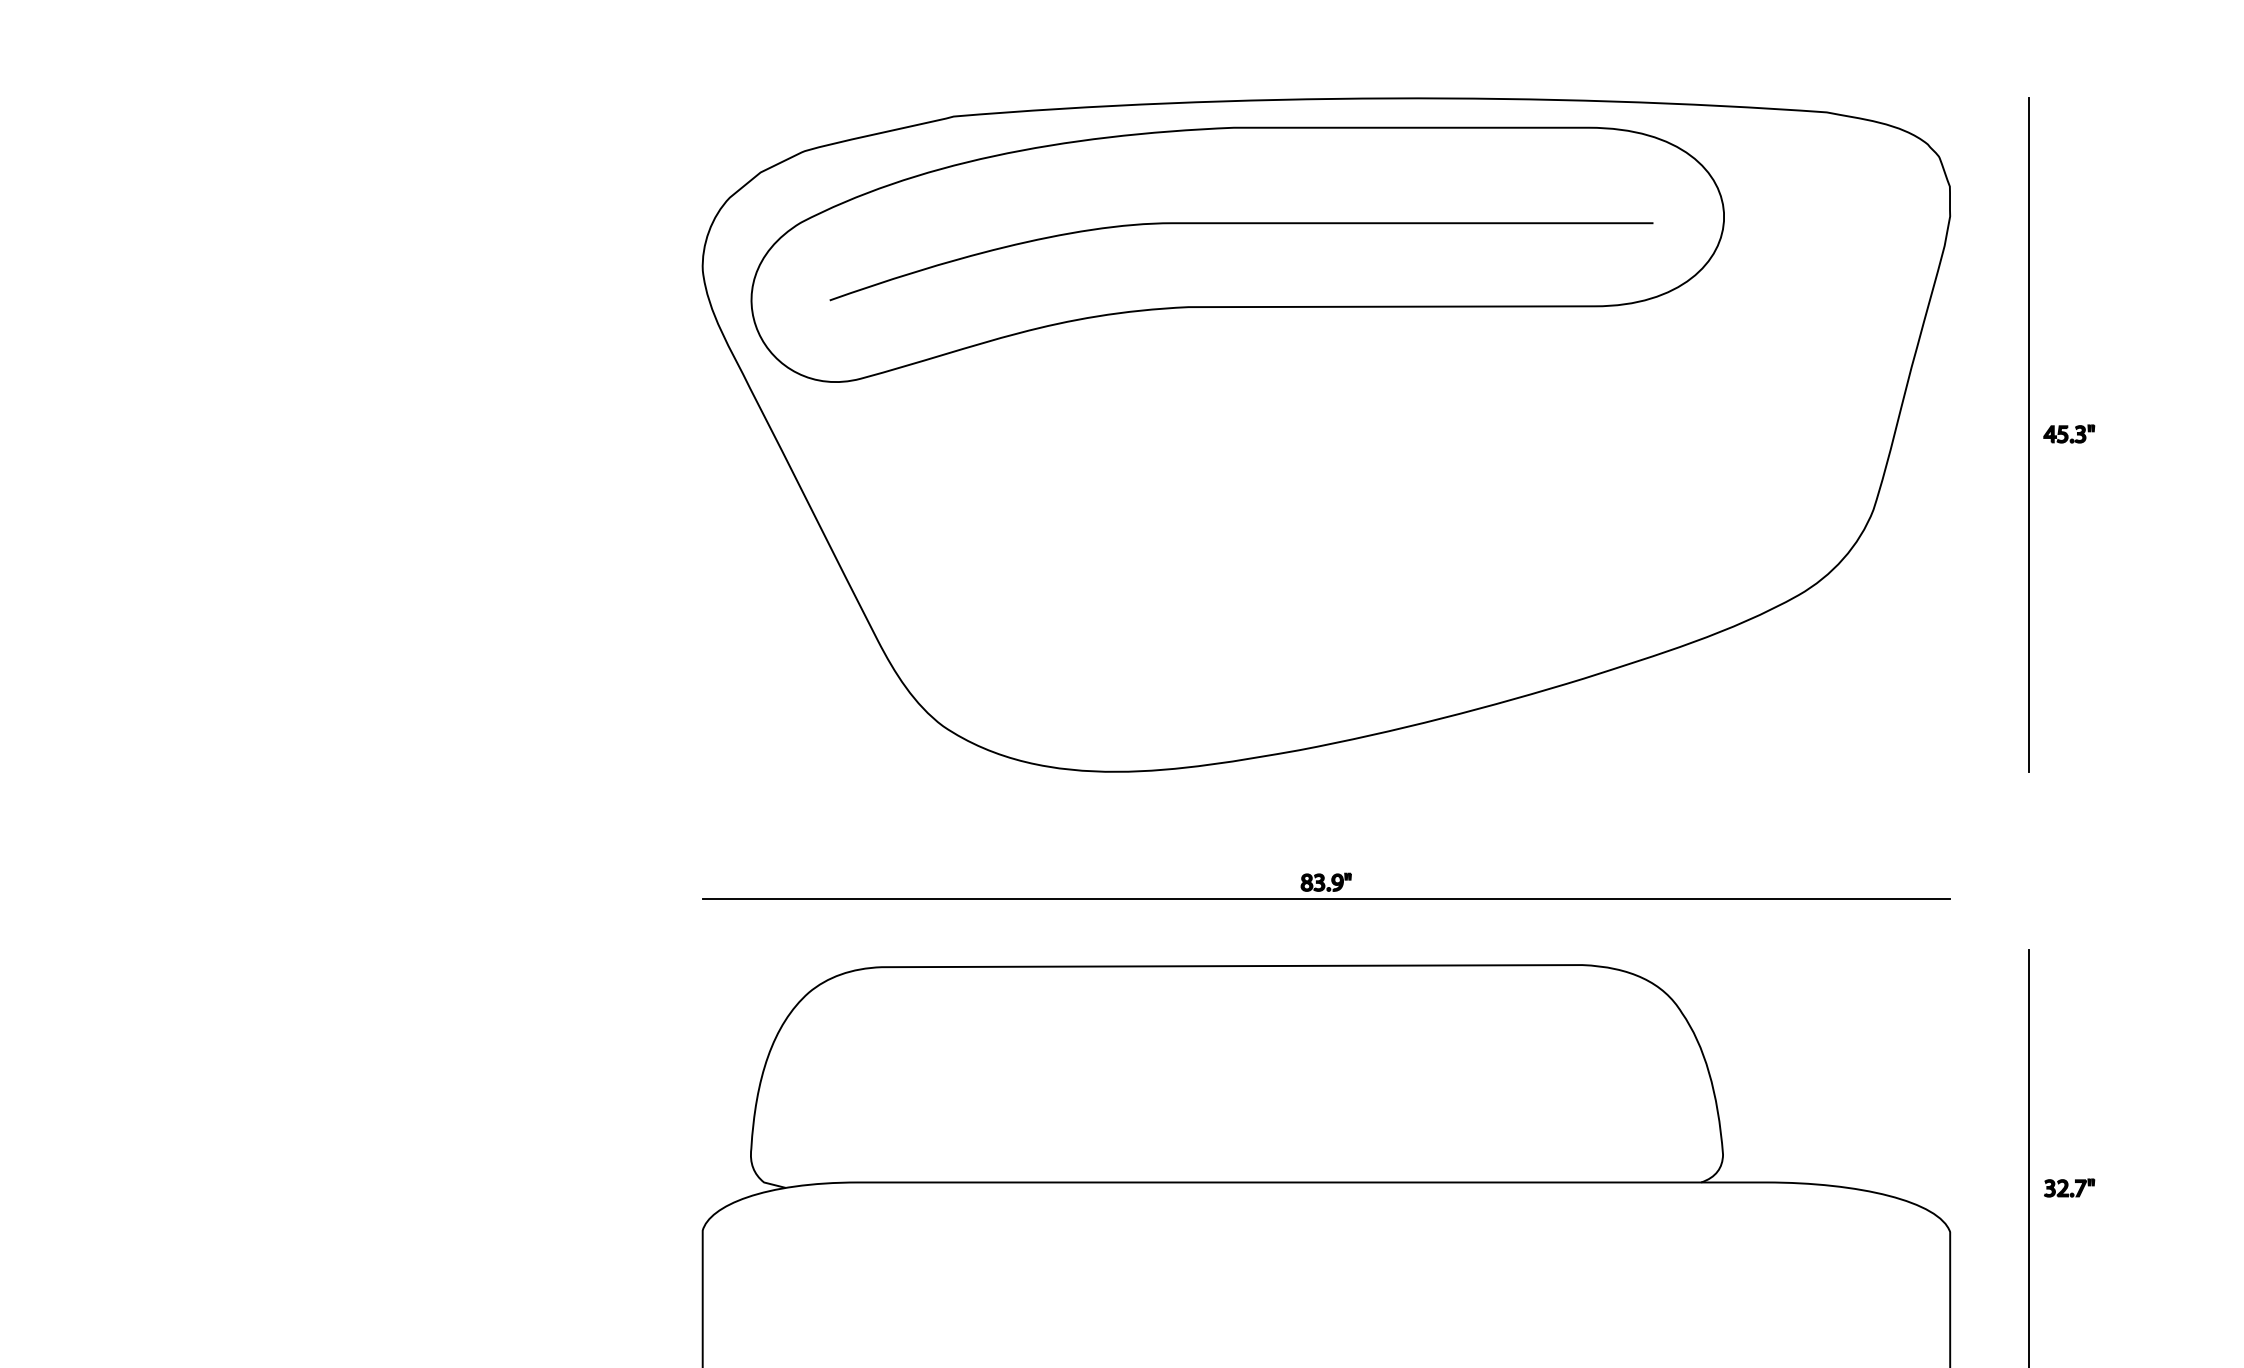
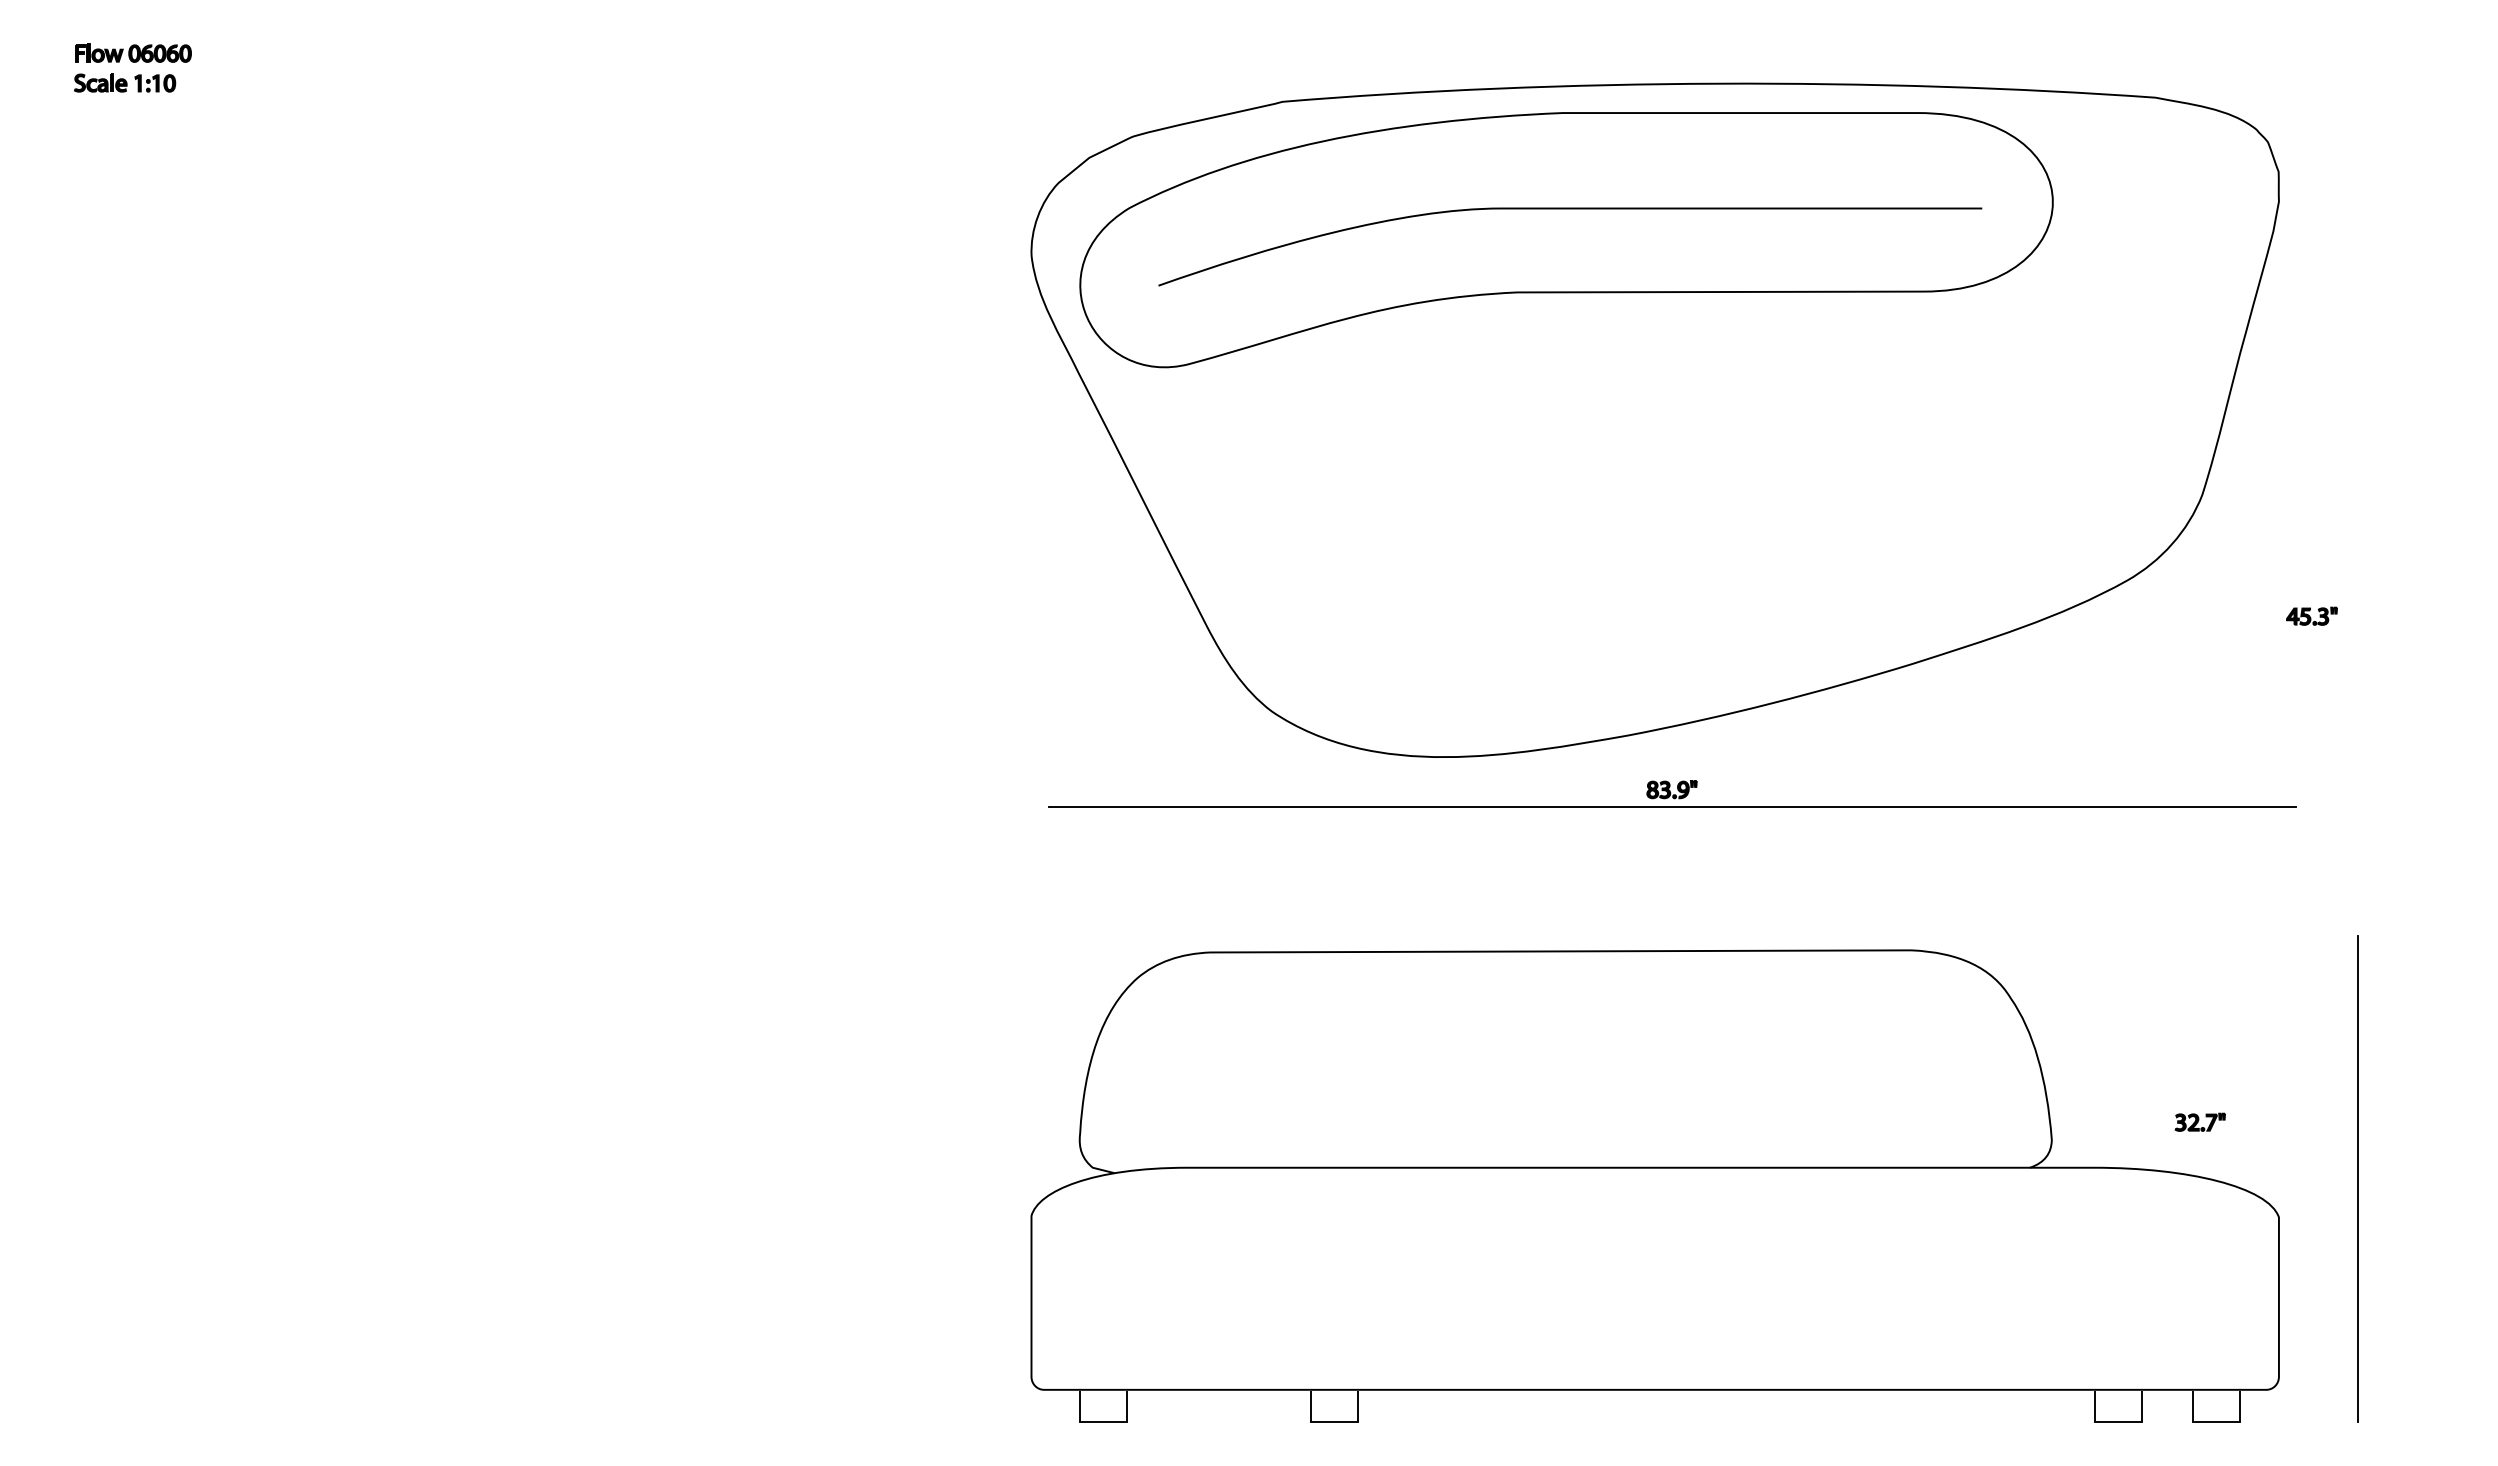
part: (2068, 433) -> (2311, 615), moved
line: (2029, 435) -> (2358, 420), removed
part: (1326, 886) -> (1672, 793), moved
part: (2068, 1187) -> (2199, 1121), moved

